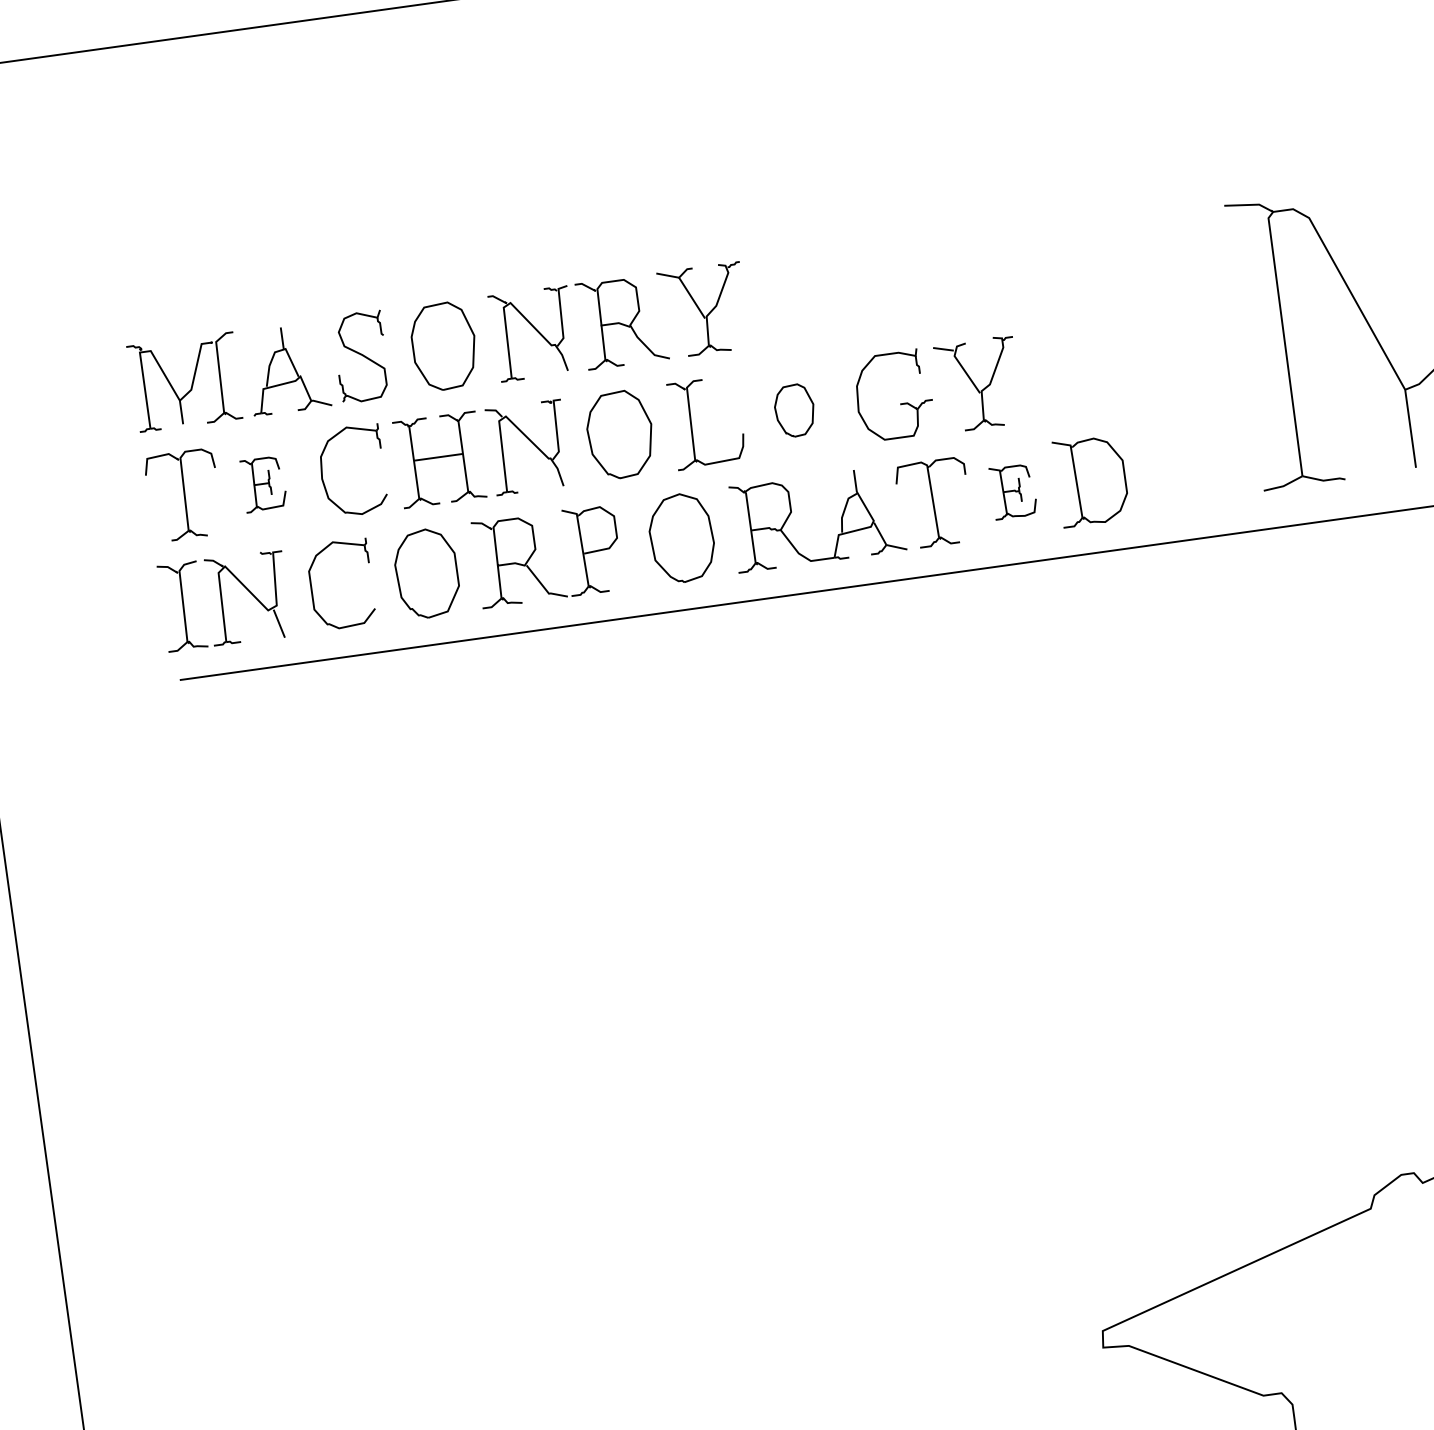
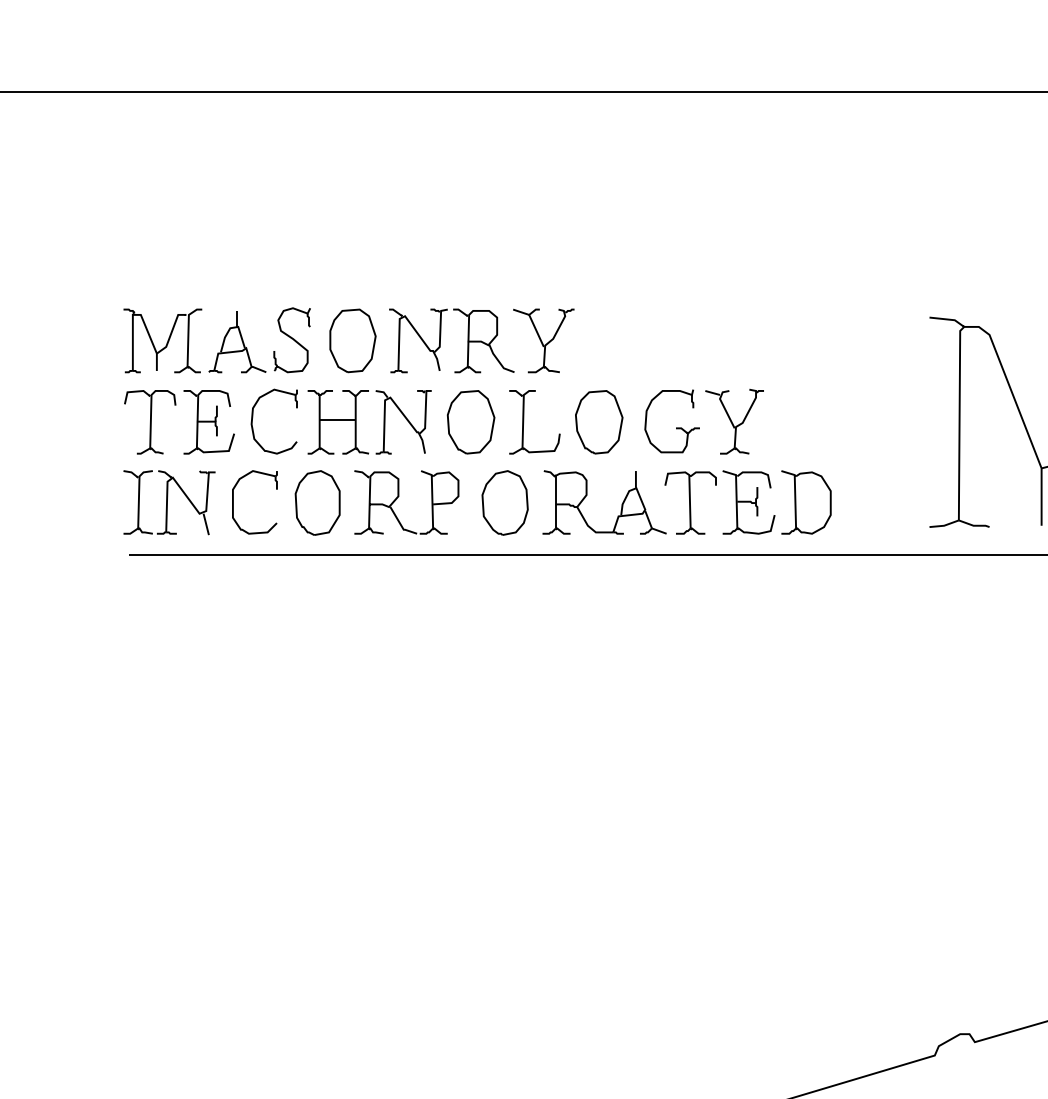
part: (795, 410) -> (599, 422), size x1.67
part: (263, 484) -> (208, 422), size x1.67
part: (1012, 491) -> (748, 502), size x1.67

